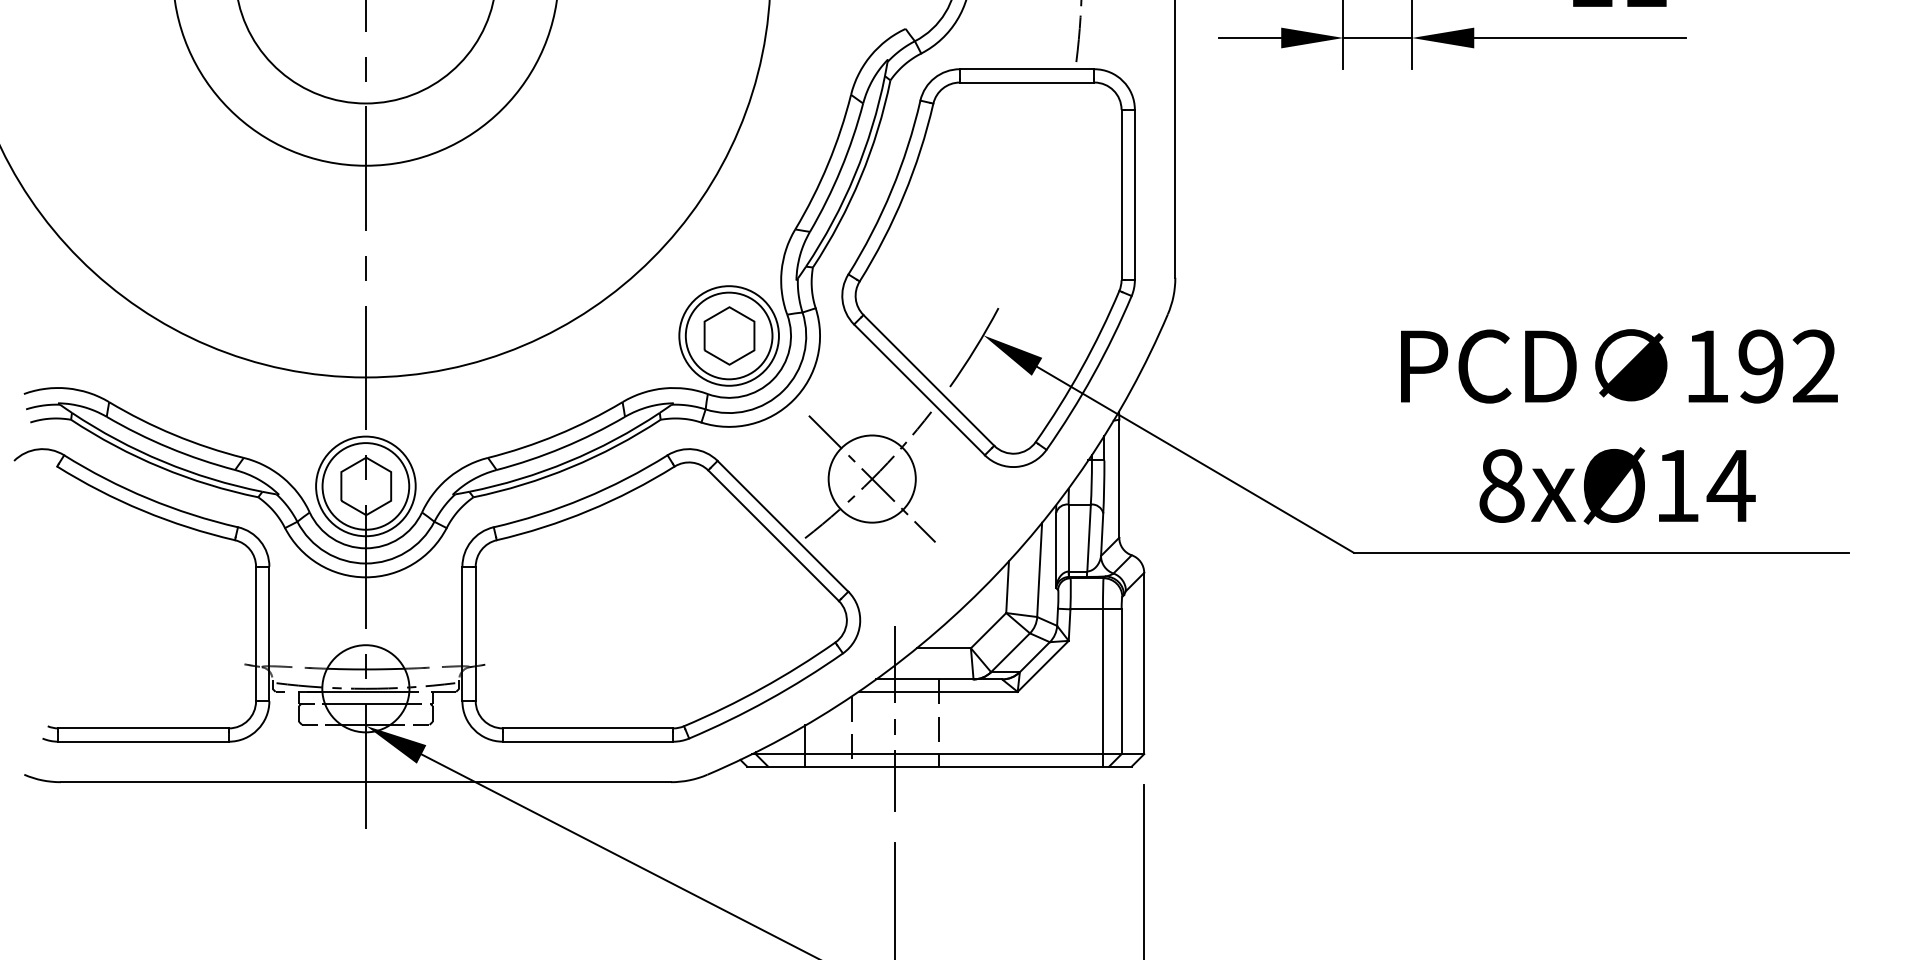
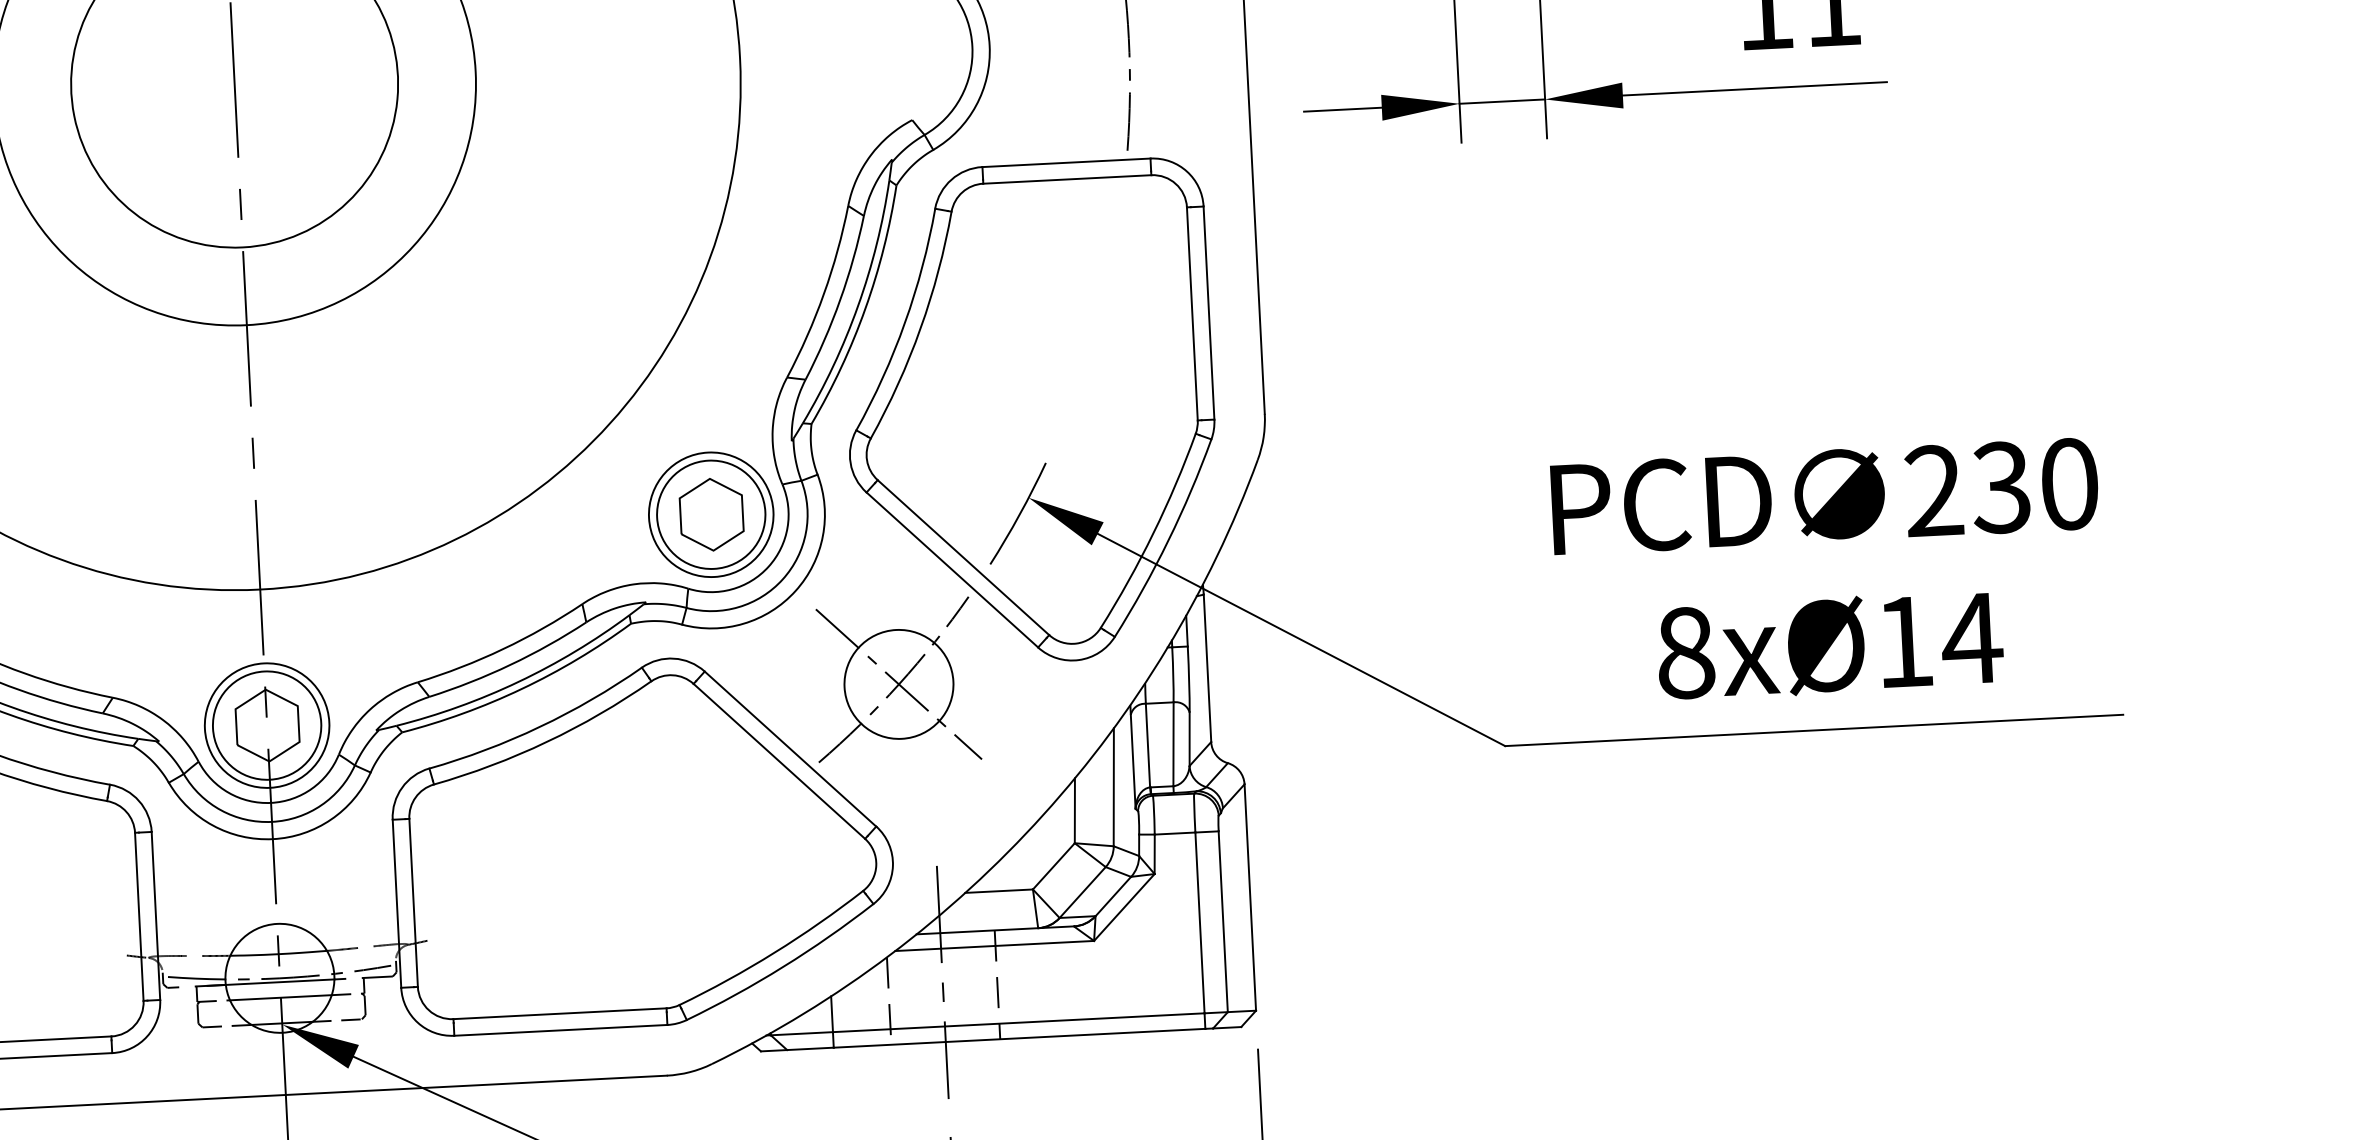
text: (1760, 366) -> (2001, 487), 192 -> 230

